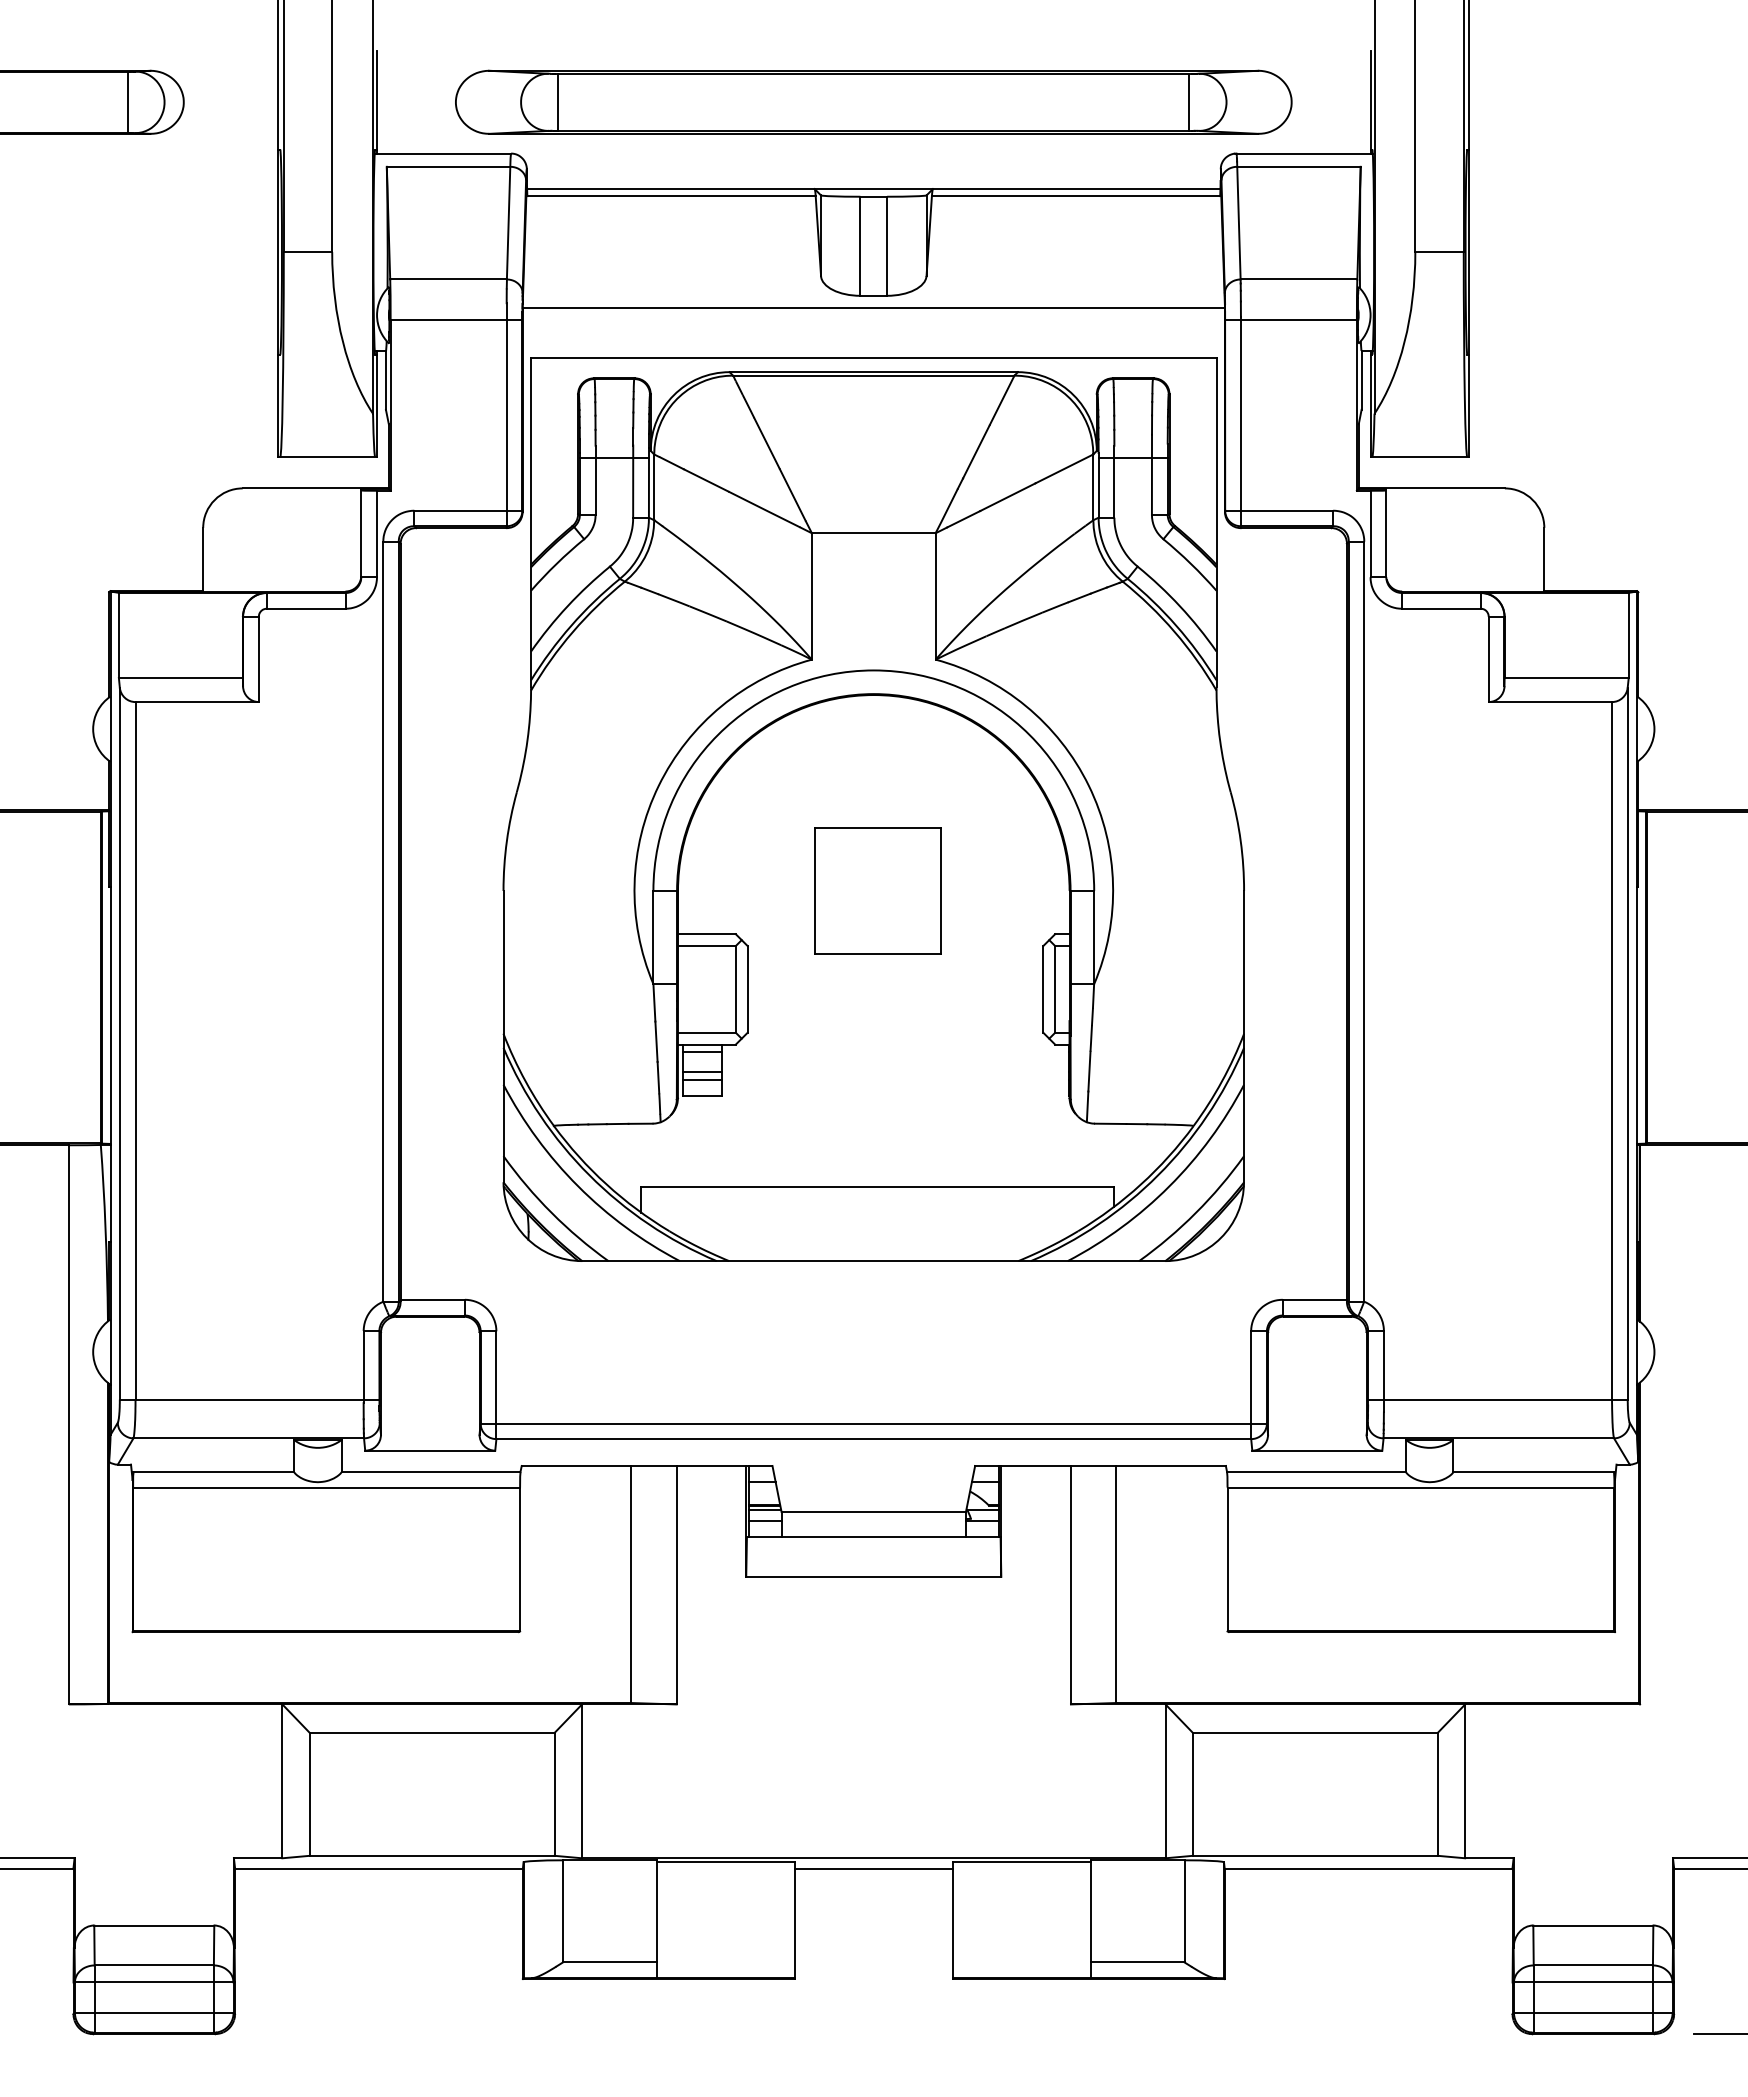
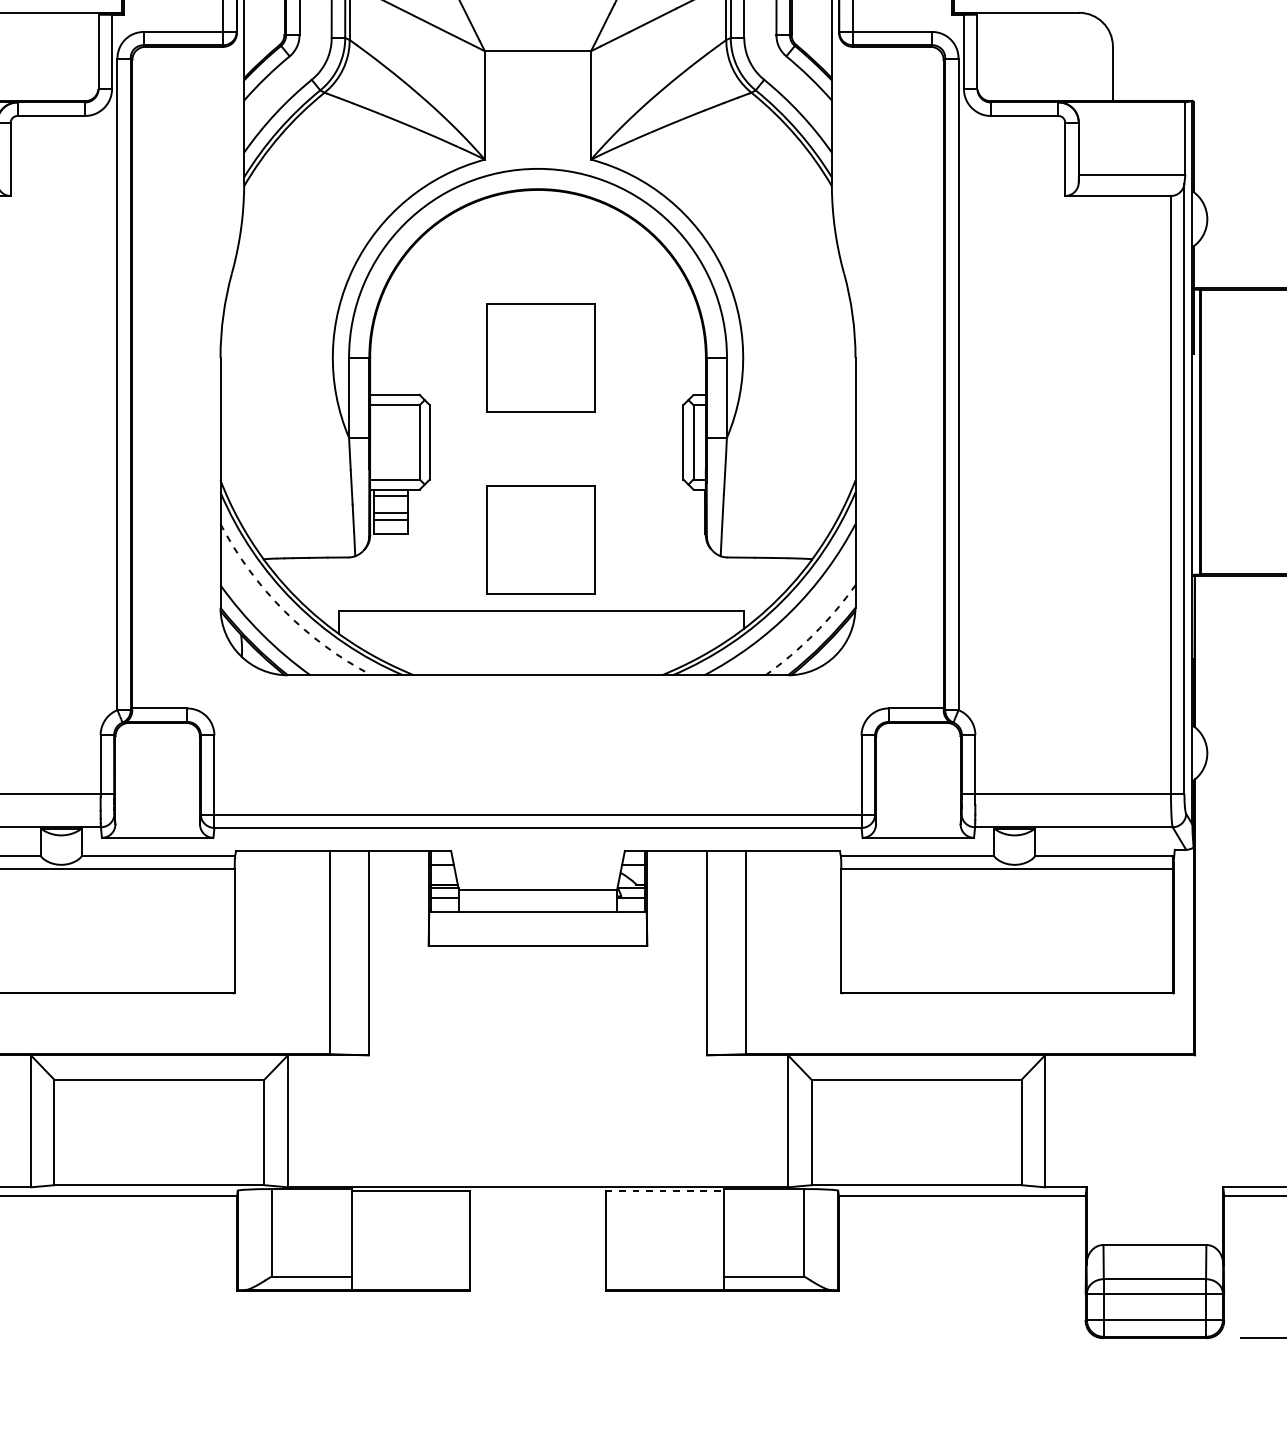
part: (877, 1102) -> (541, 539), added
arc: (578, 1186) -> (284, 611), solid -> dashed
arc: (1195, 1212) -> (813, 633), solid -> dashed
line: (1021, 1862) -> (664, 1190), solid -> dashed
line: (873, 1868) -> (537, 1196), removed

